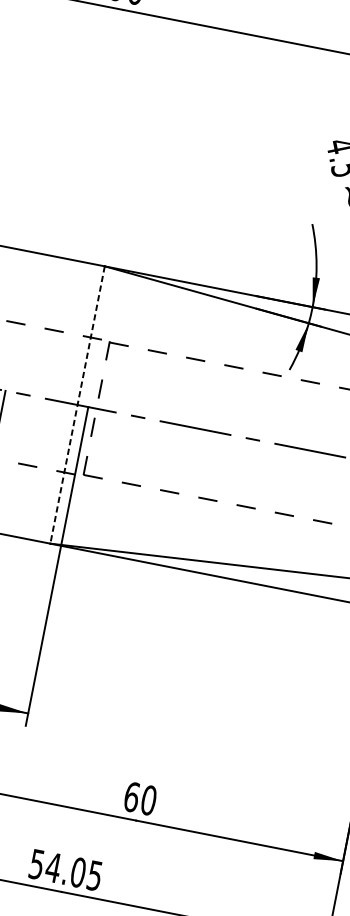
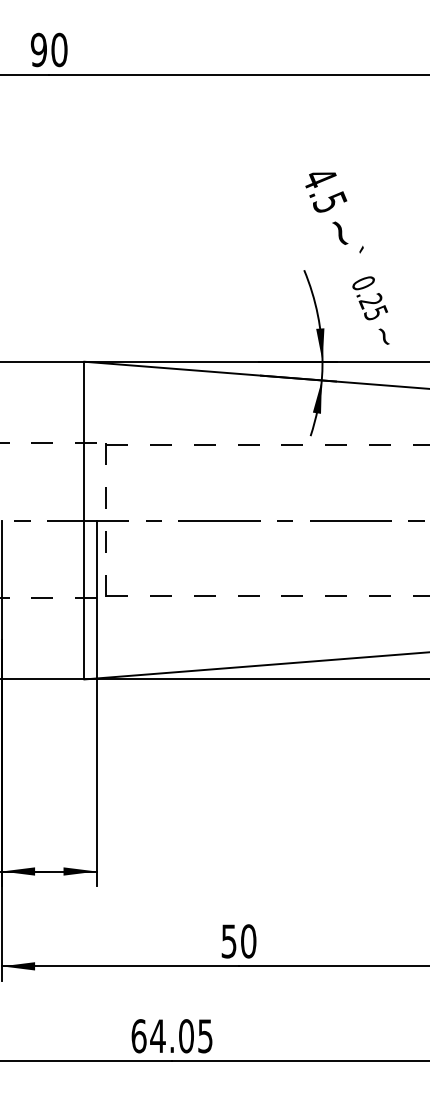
line: (77, 404) -> (84, 520), dashed -> solid
text: (131, 797) -> (228, 941), 60 -> 50
text: (36, 864) -> (138, 1036), 54.05 -> 64.05

